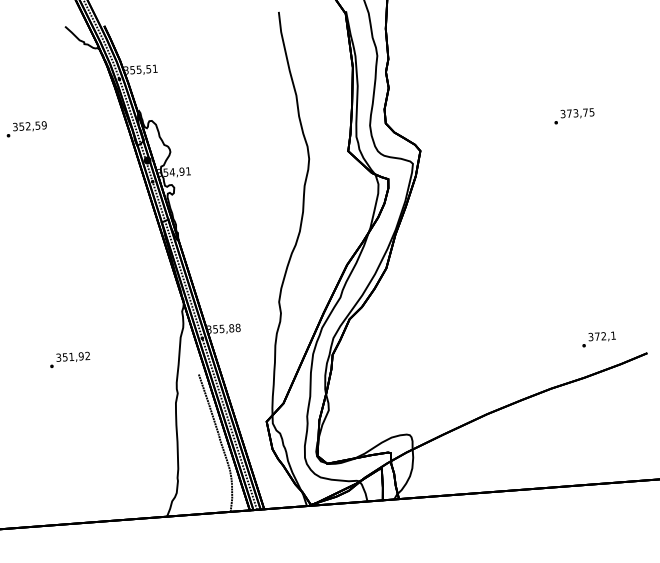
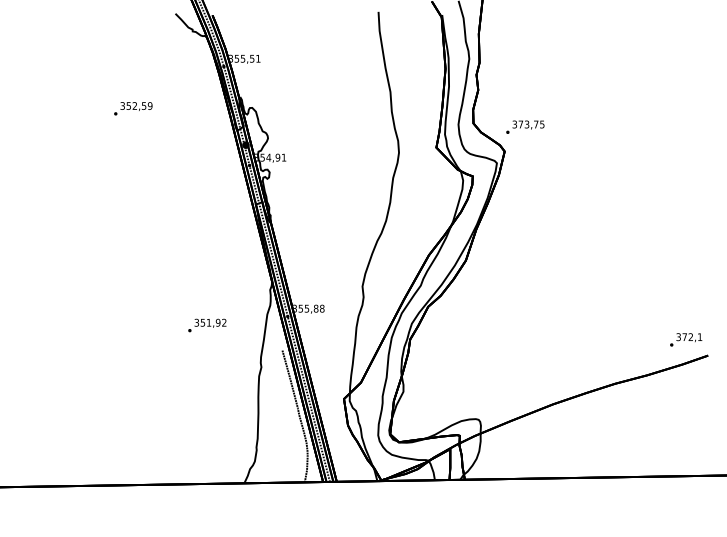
text: (574, 115) -> (525, 126), moved
text: (599, 339) -> (686, 339), moved
text: (70, 359) -> (207, 325), moved

